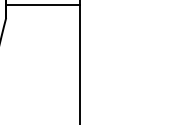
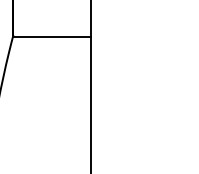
line: (42, 5) -> (51, 37), moved

